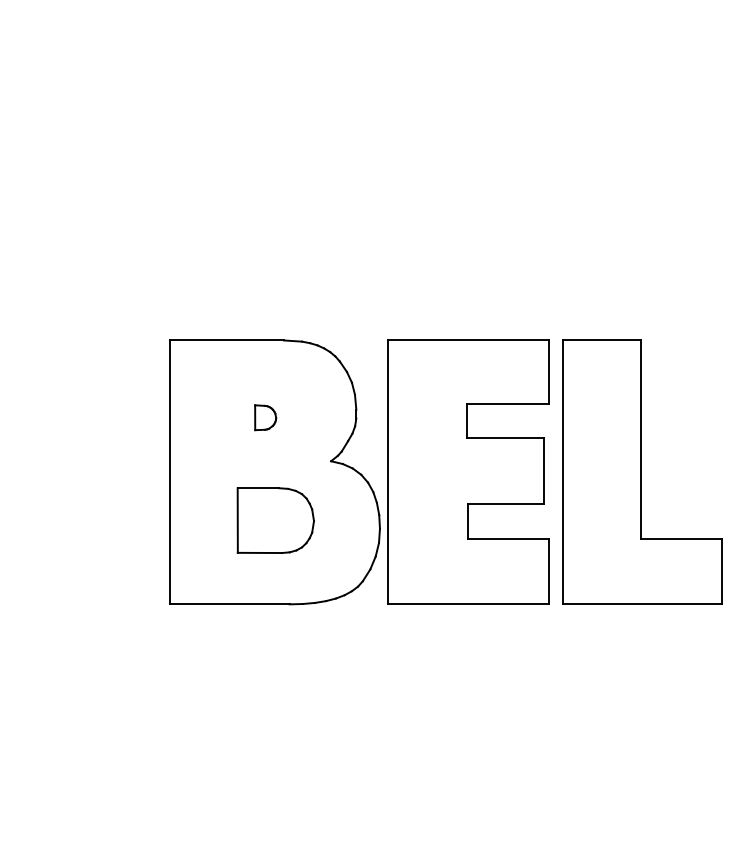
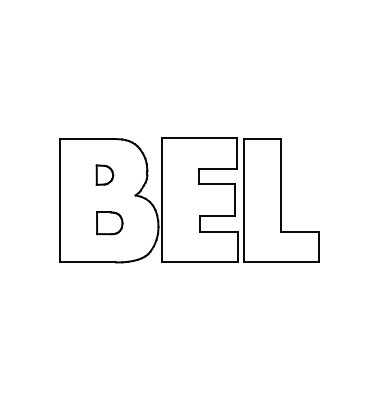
part: (264, 416) -> (104, 174), size x1.67
part: (275, 521) -> (109, 223), size x0.71

